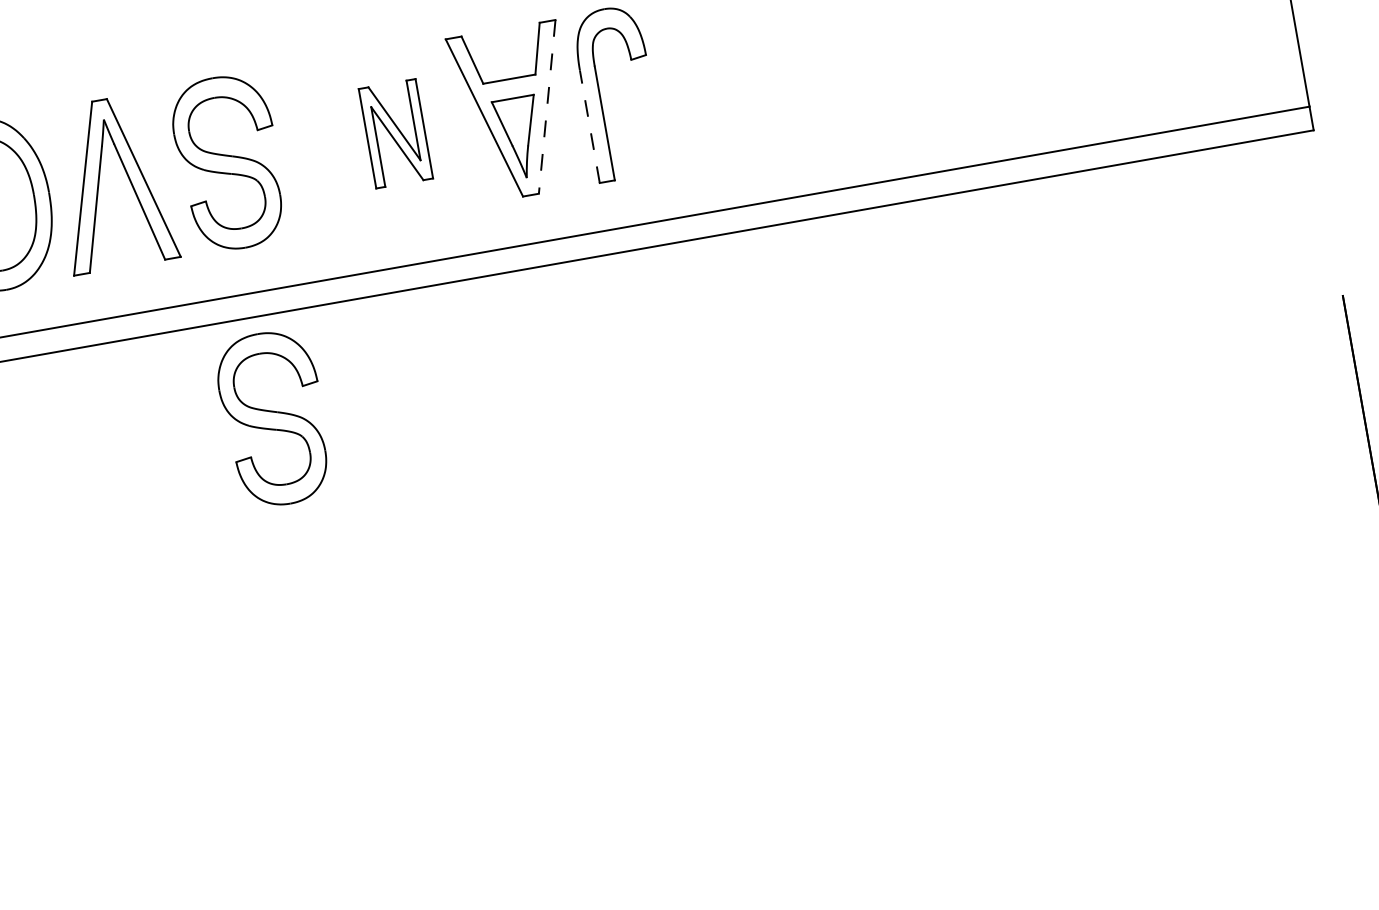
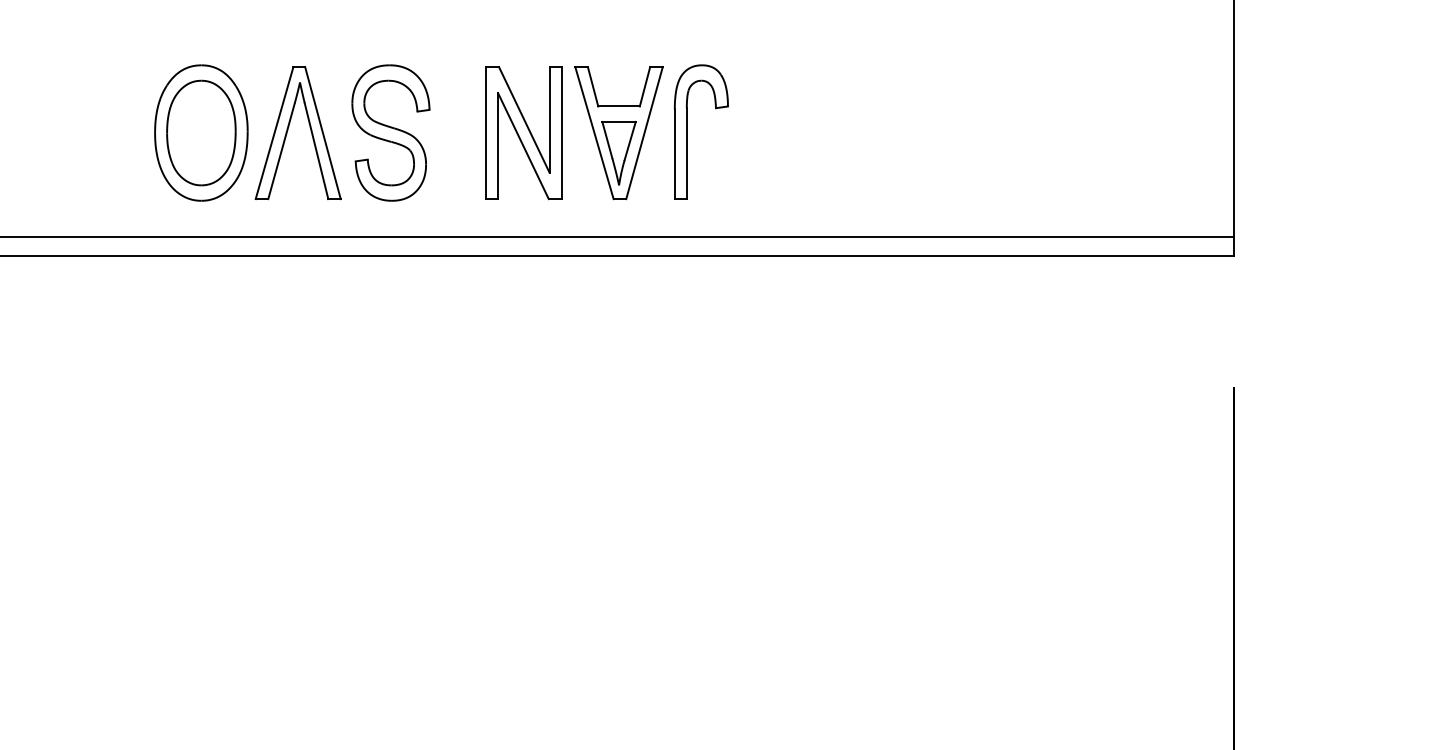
line: (547, 107) -> (644, 133), dashed -> solid
line: (589, 127) -> (674, 154), dashed -> solid
part: (395, 134) -> (523, 133), size x1.67
part: (273, 418) -> (390, 336), removed

